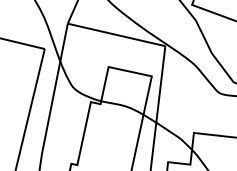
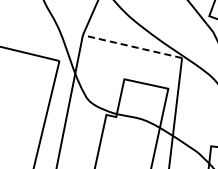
line: (116, 34) -> (132, 46), solid -> dashed

